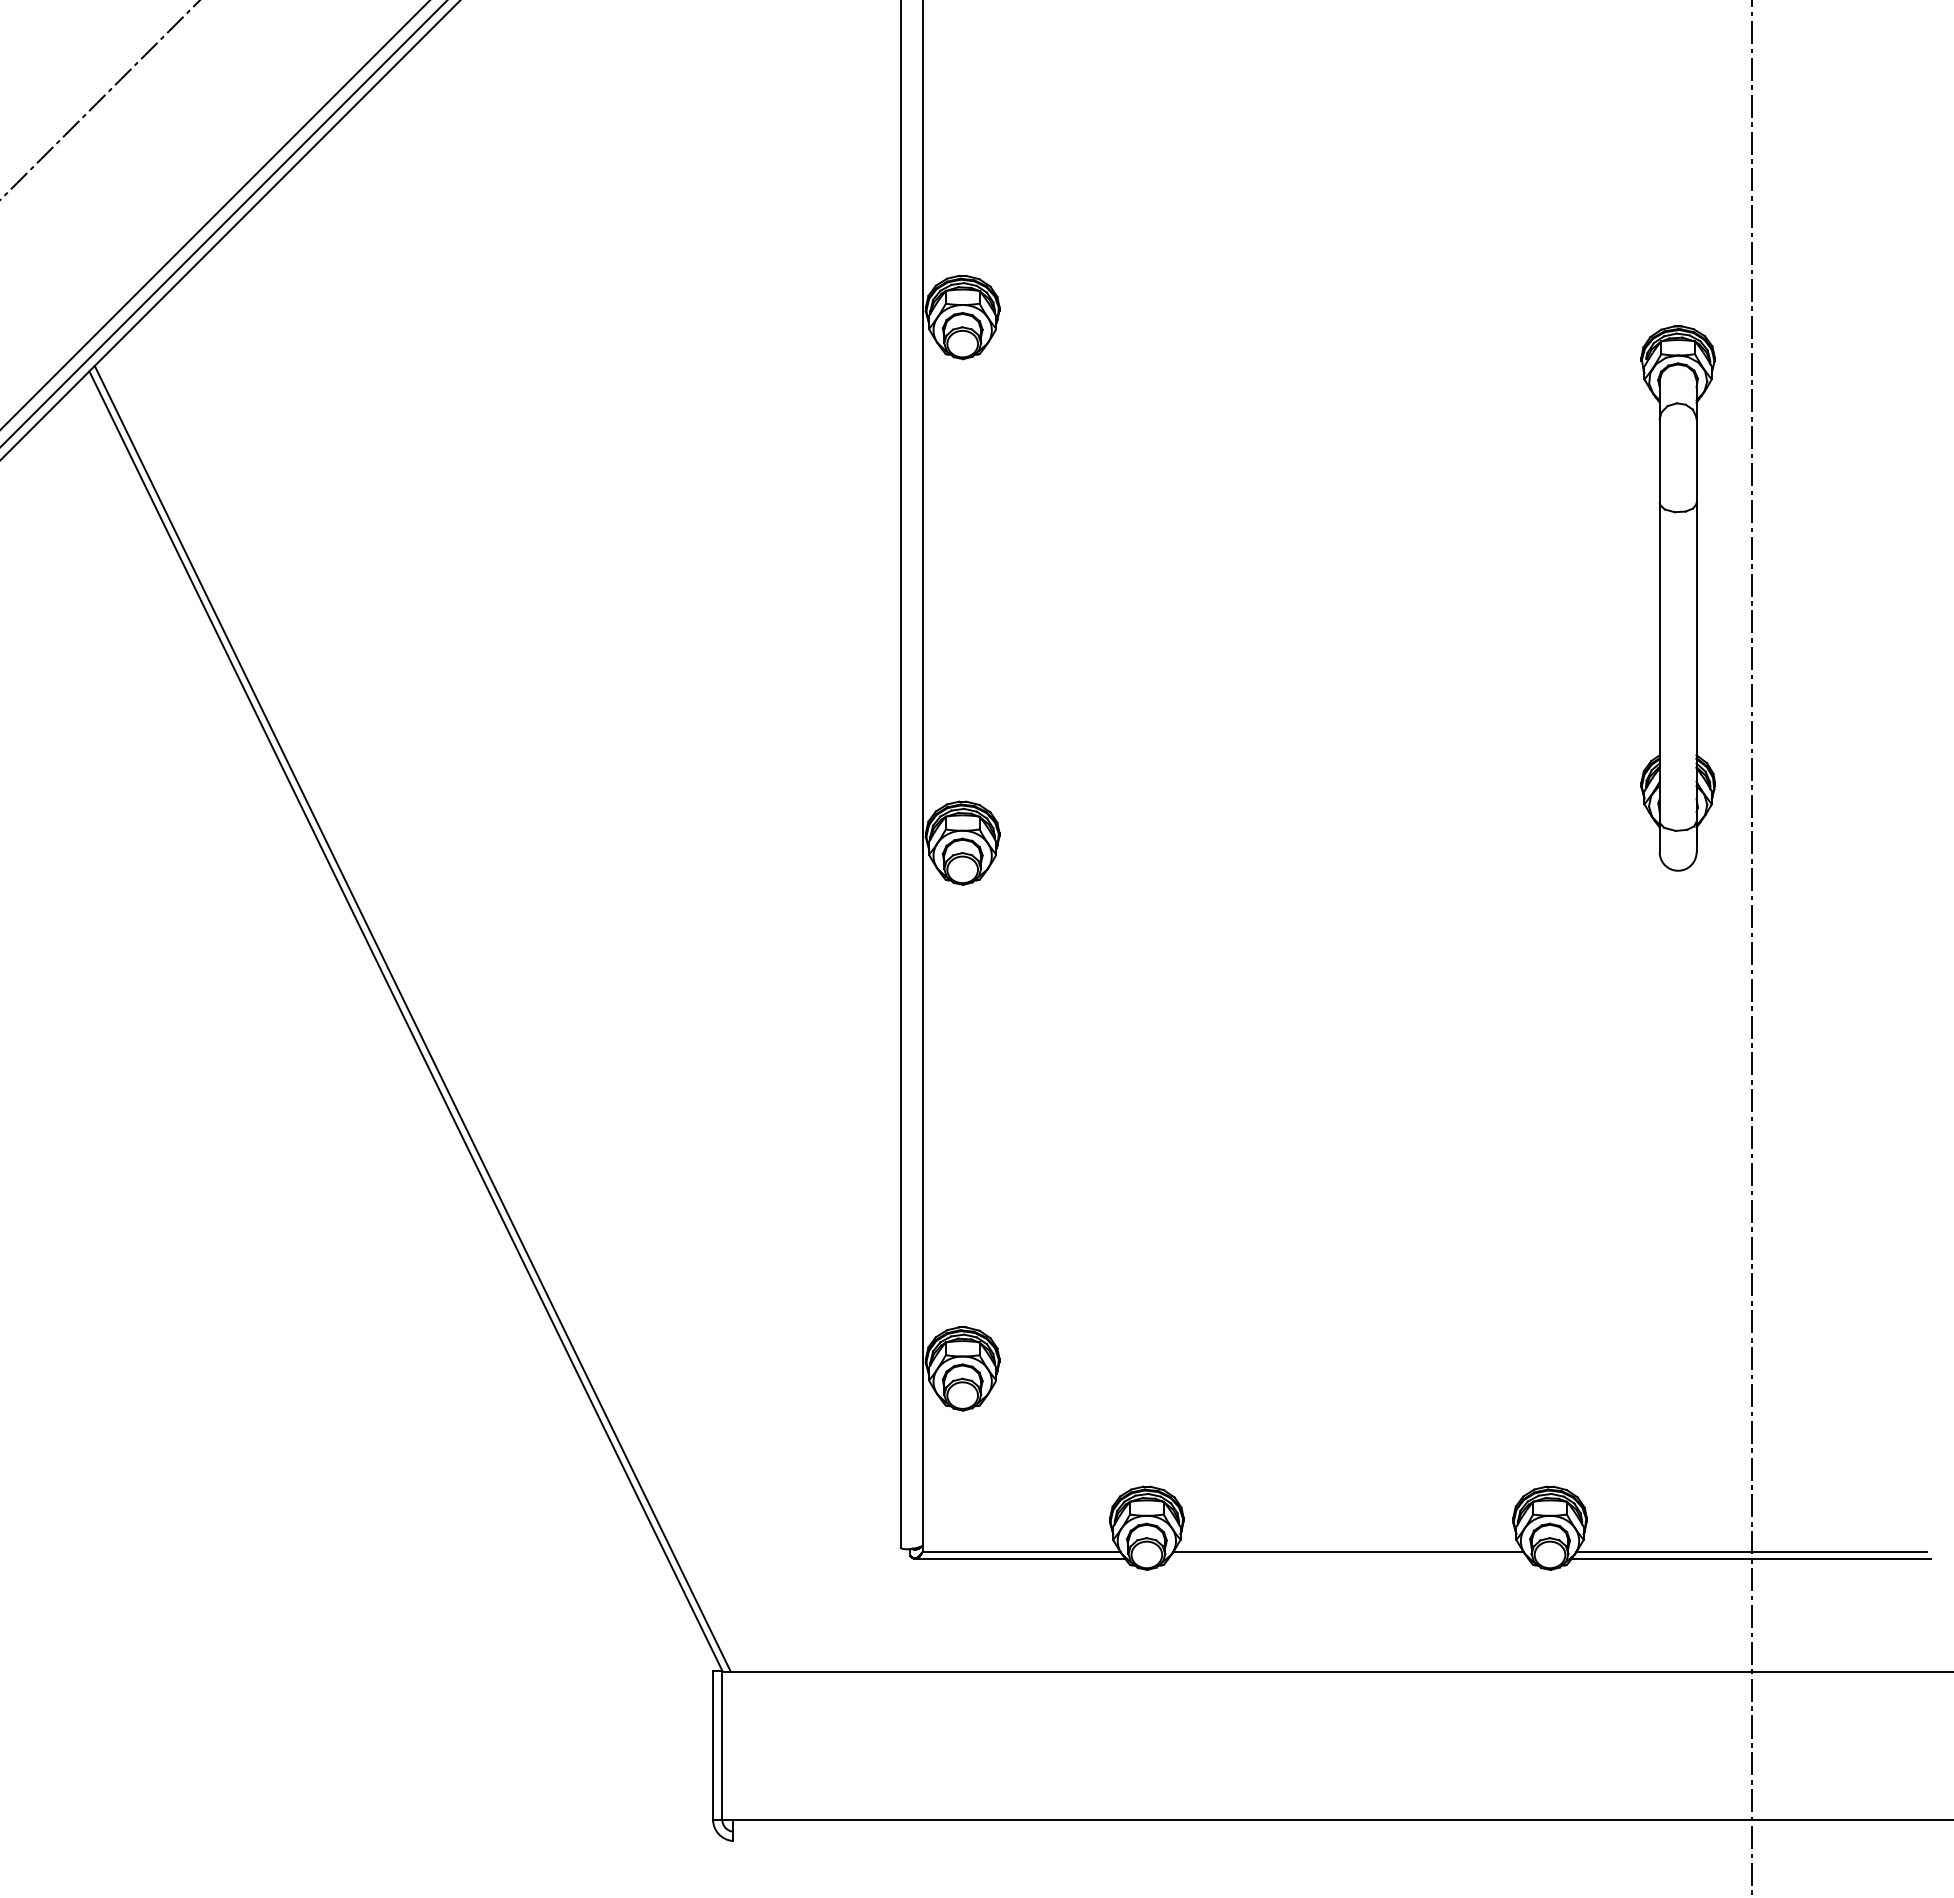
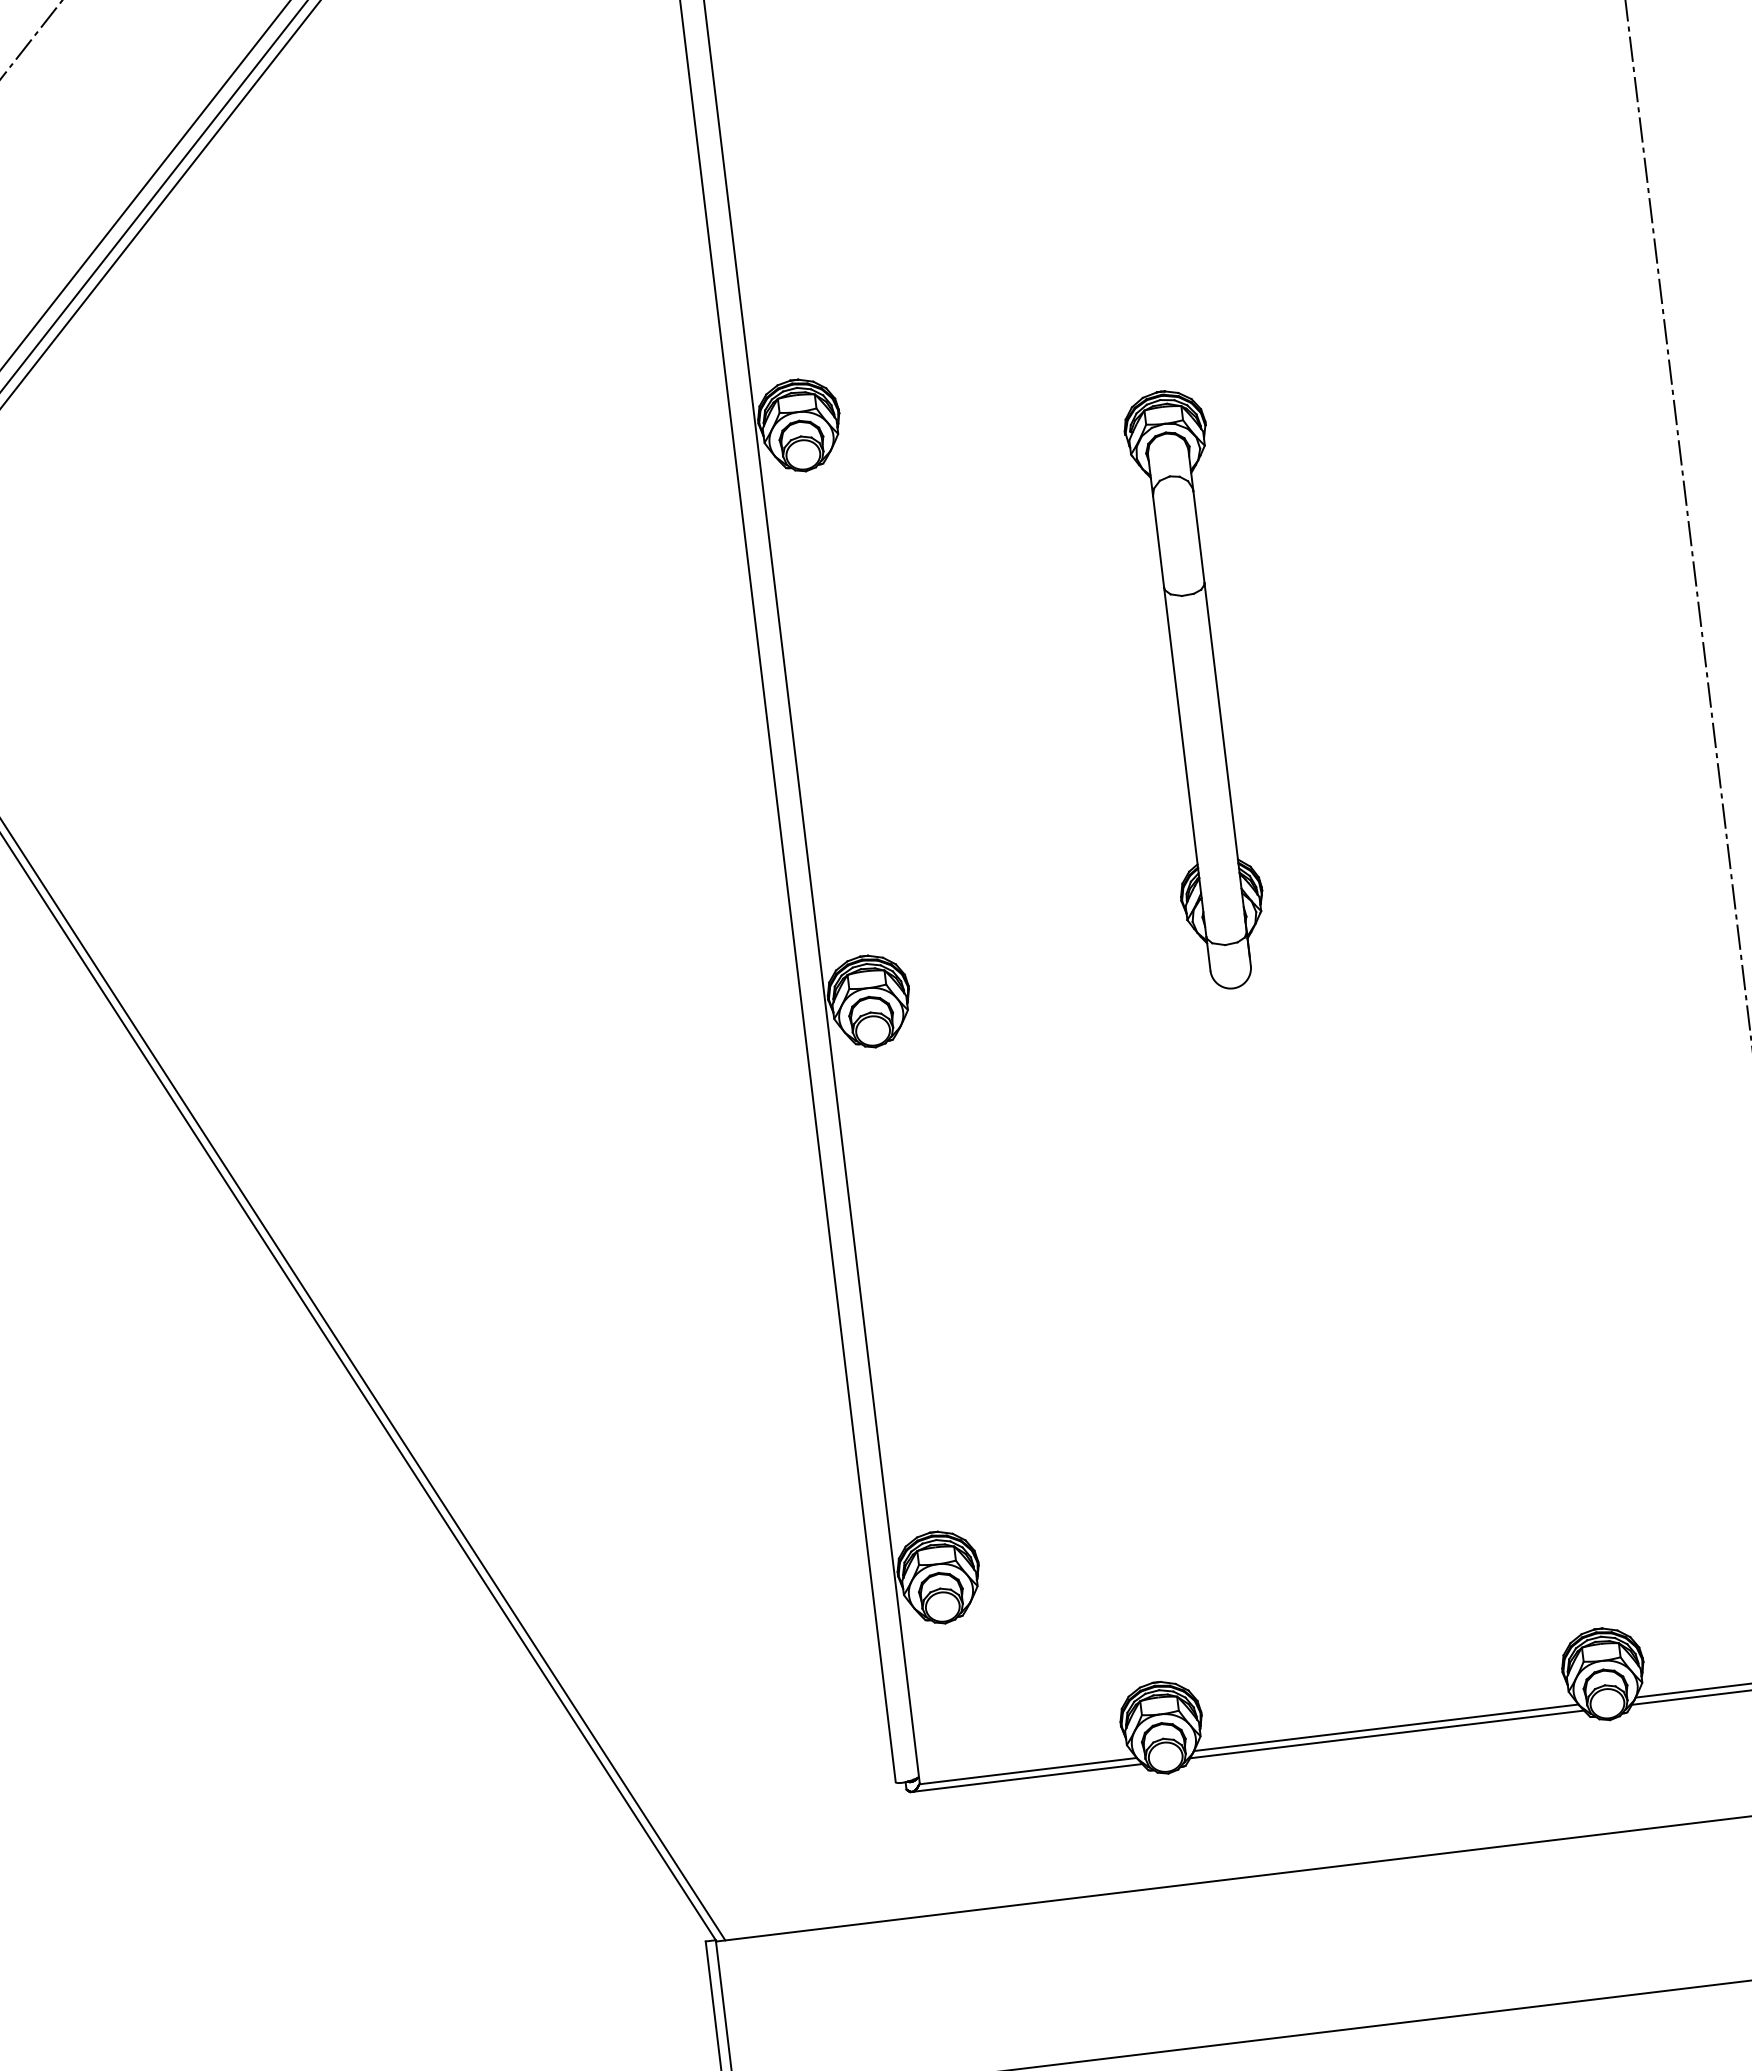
part: (1677, 598) -> (1196, 690), moved
line: (1348, 1558) -> (1387, 1734), added

